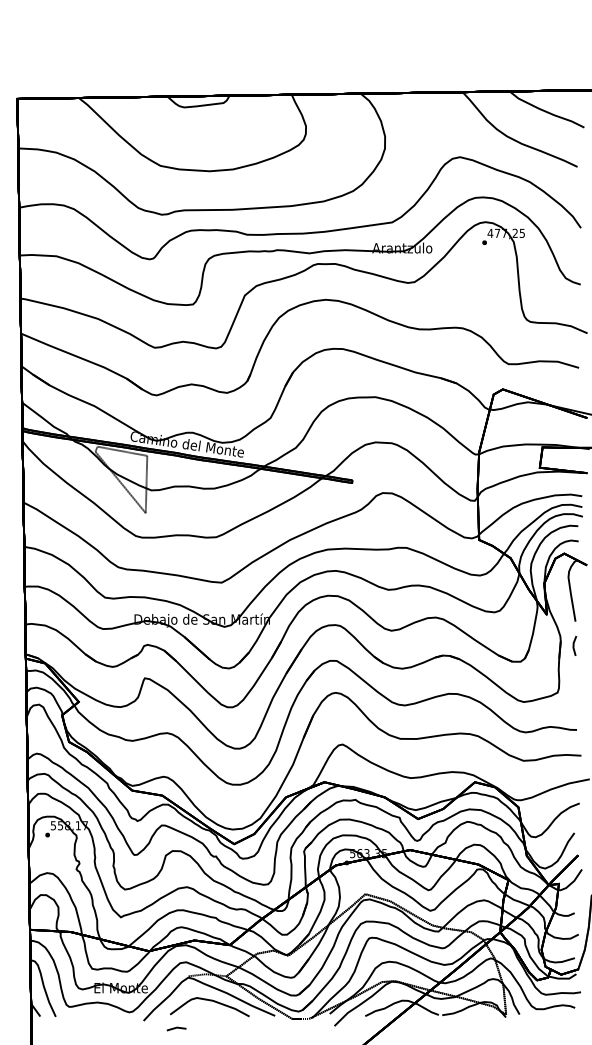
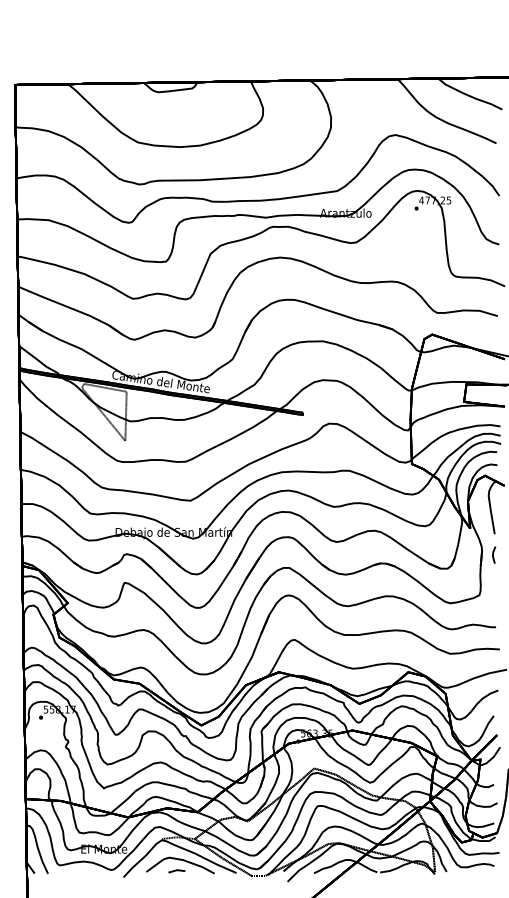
line: (176, 1029) -> (176, 871), moved

